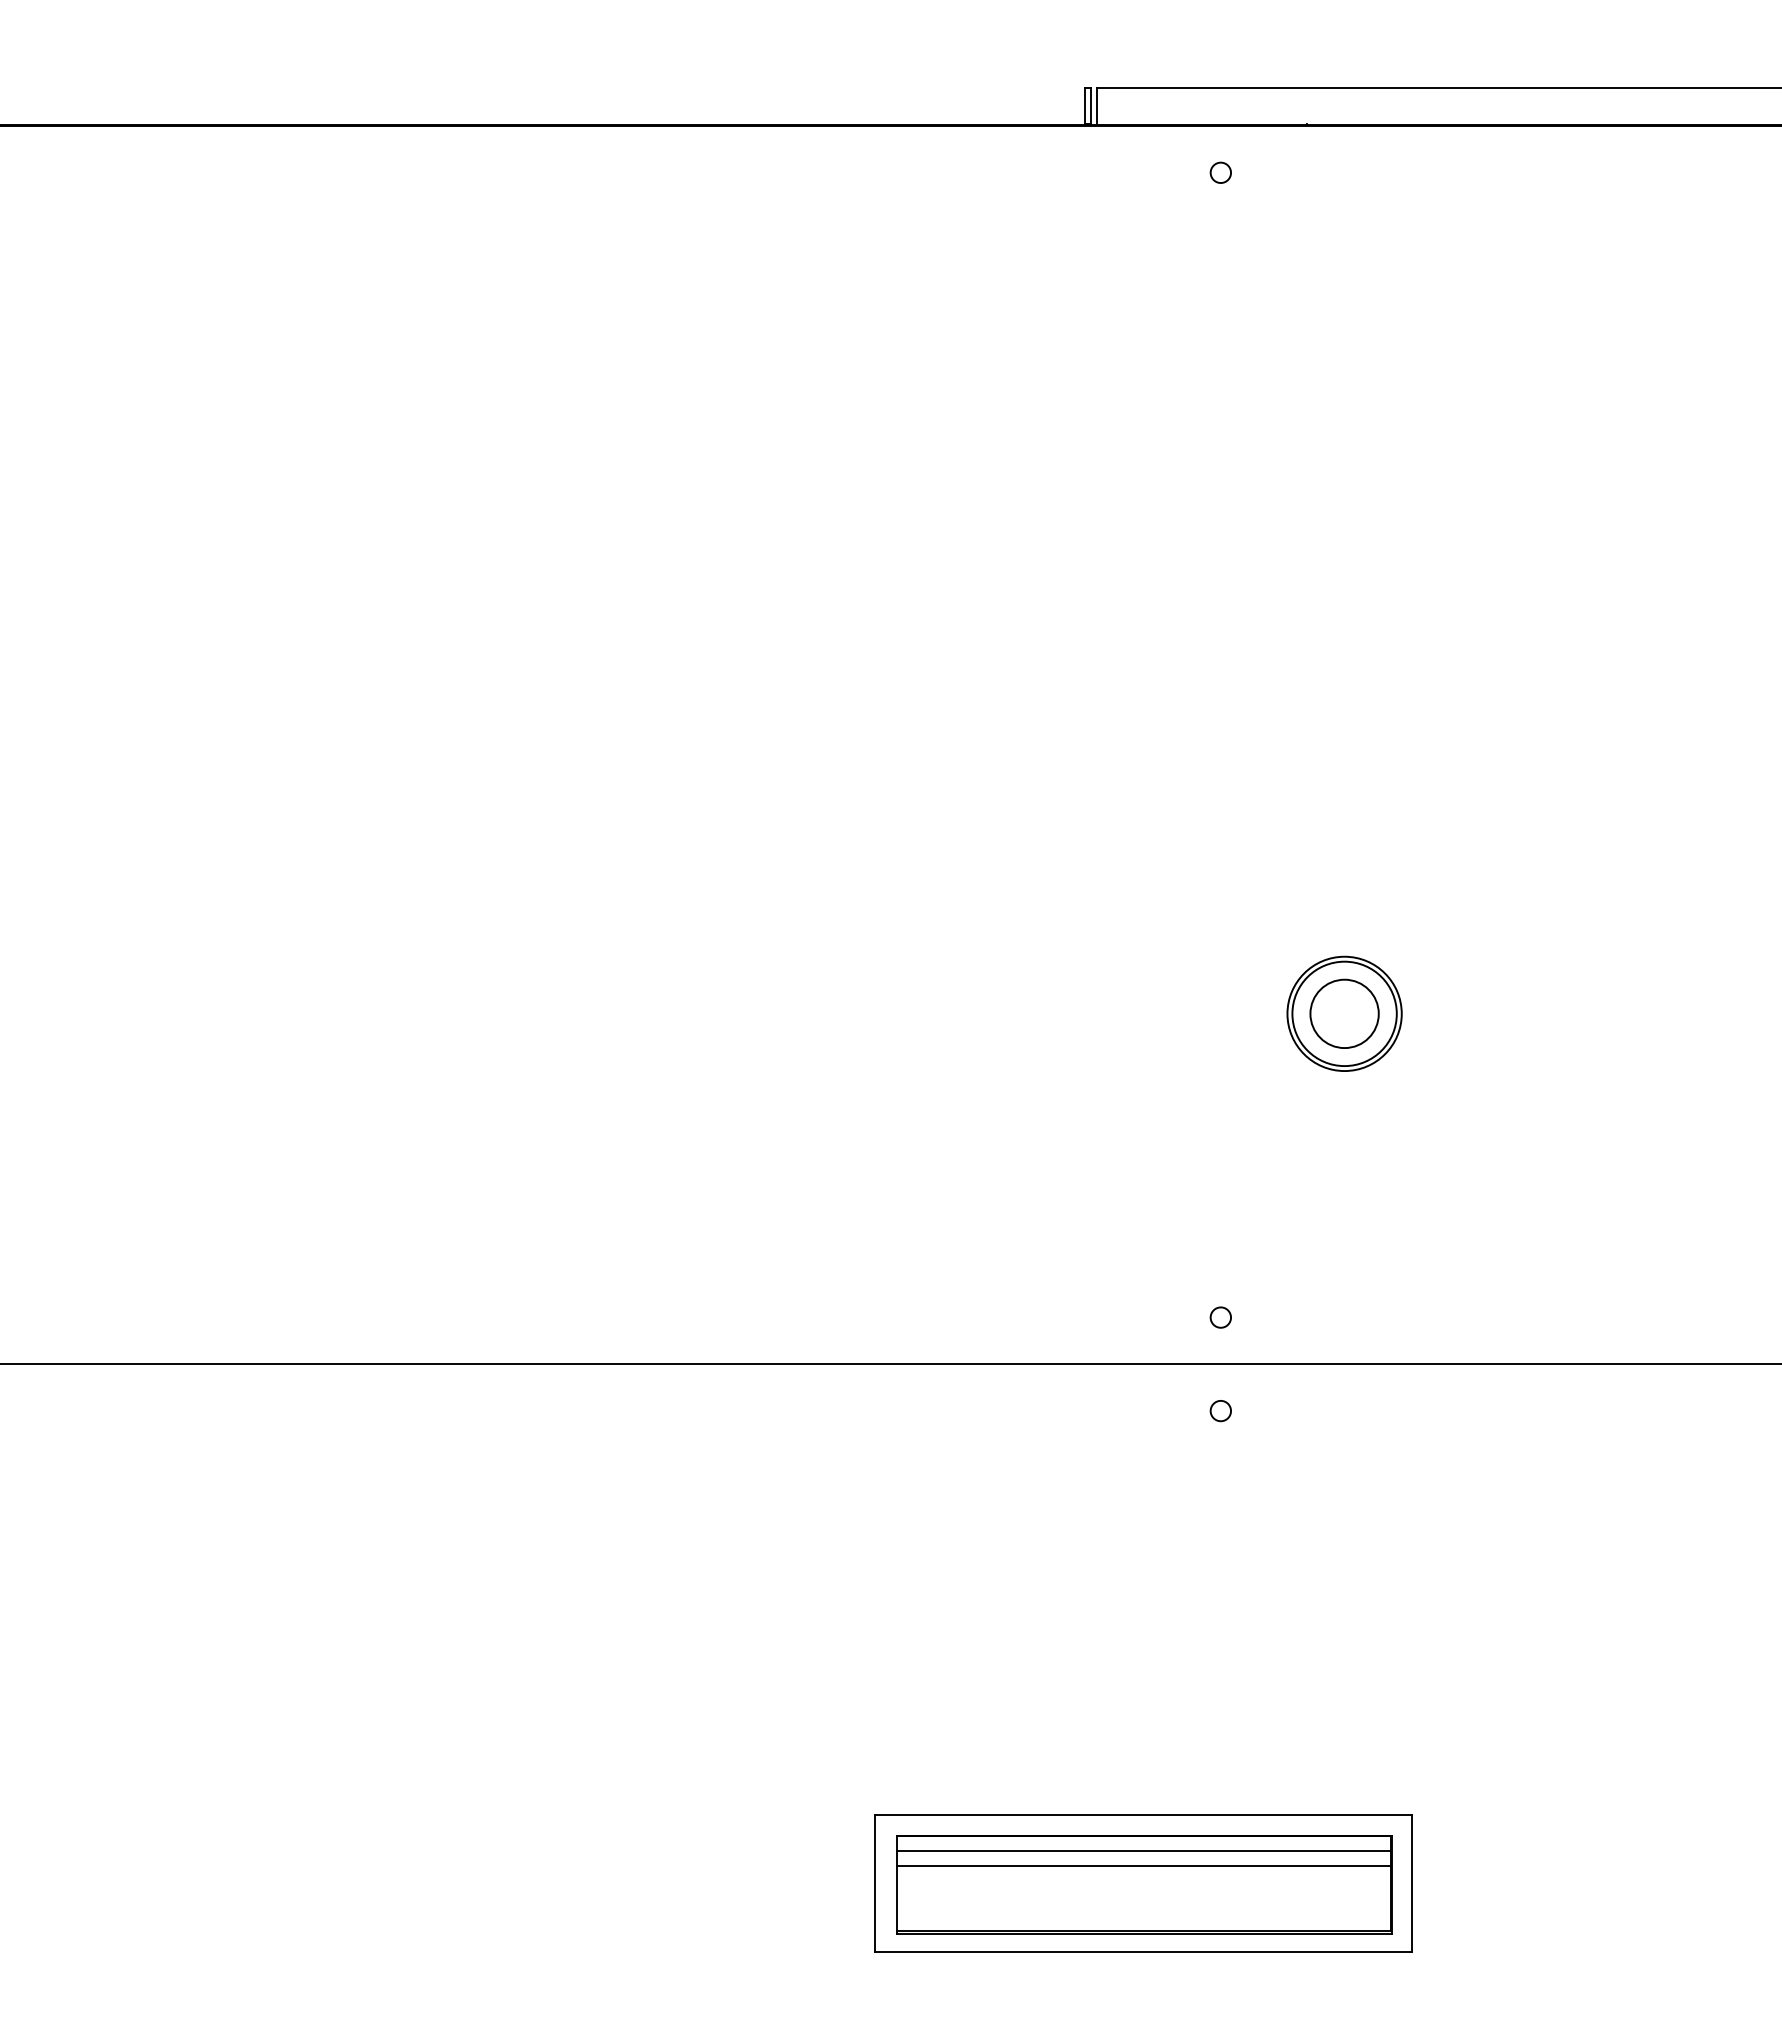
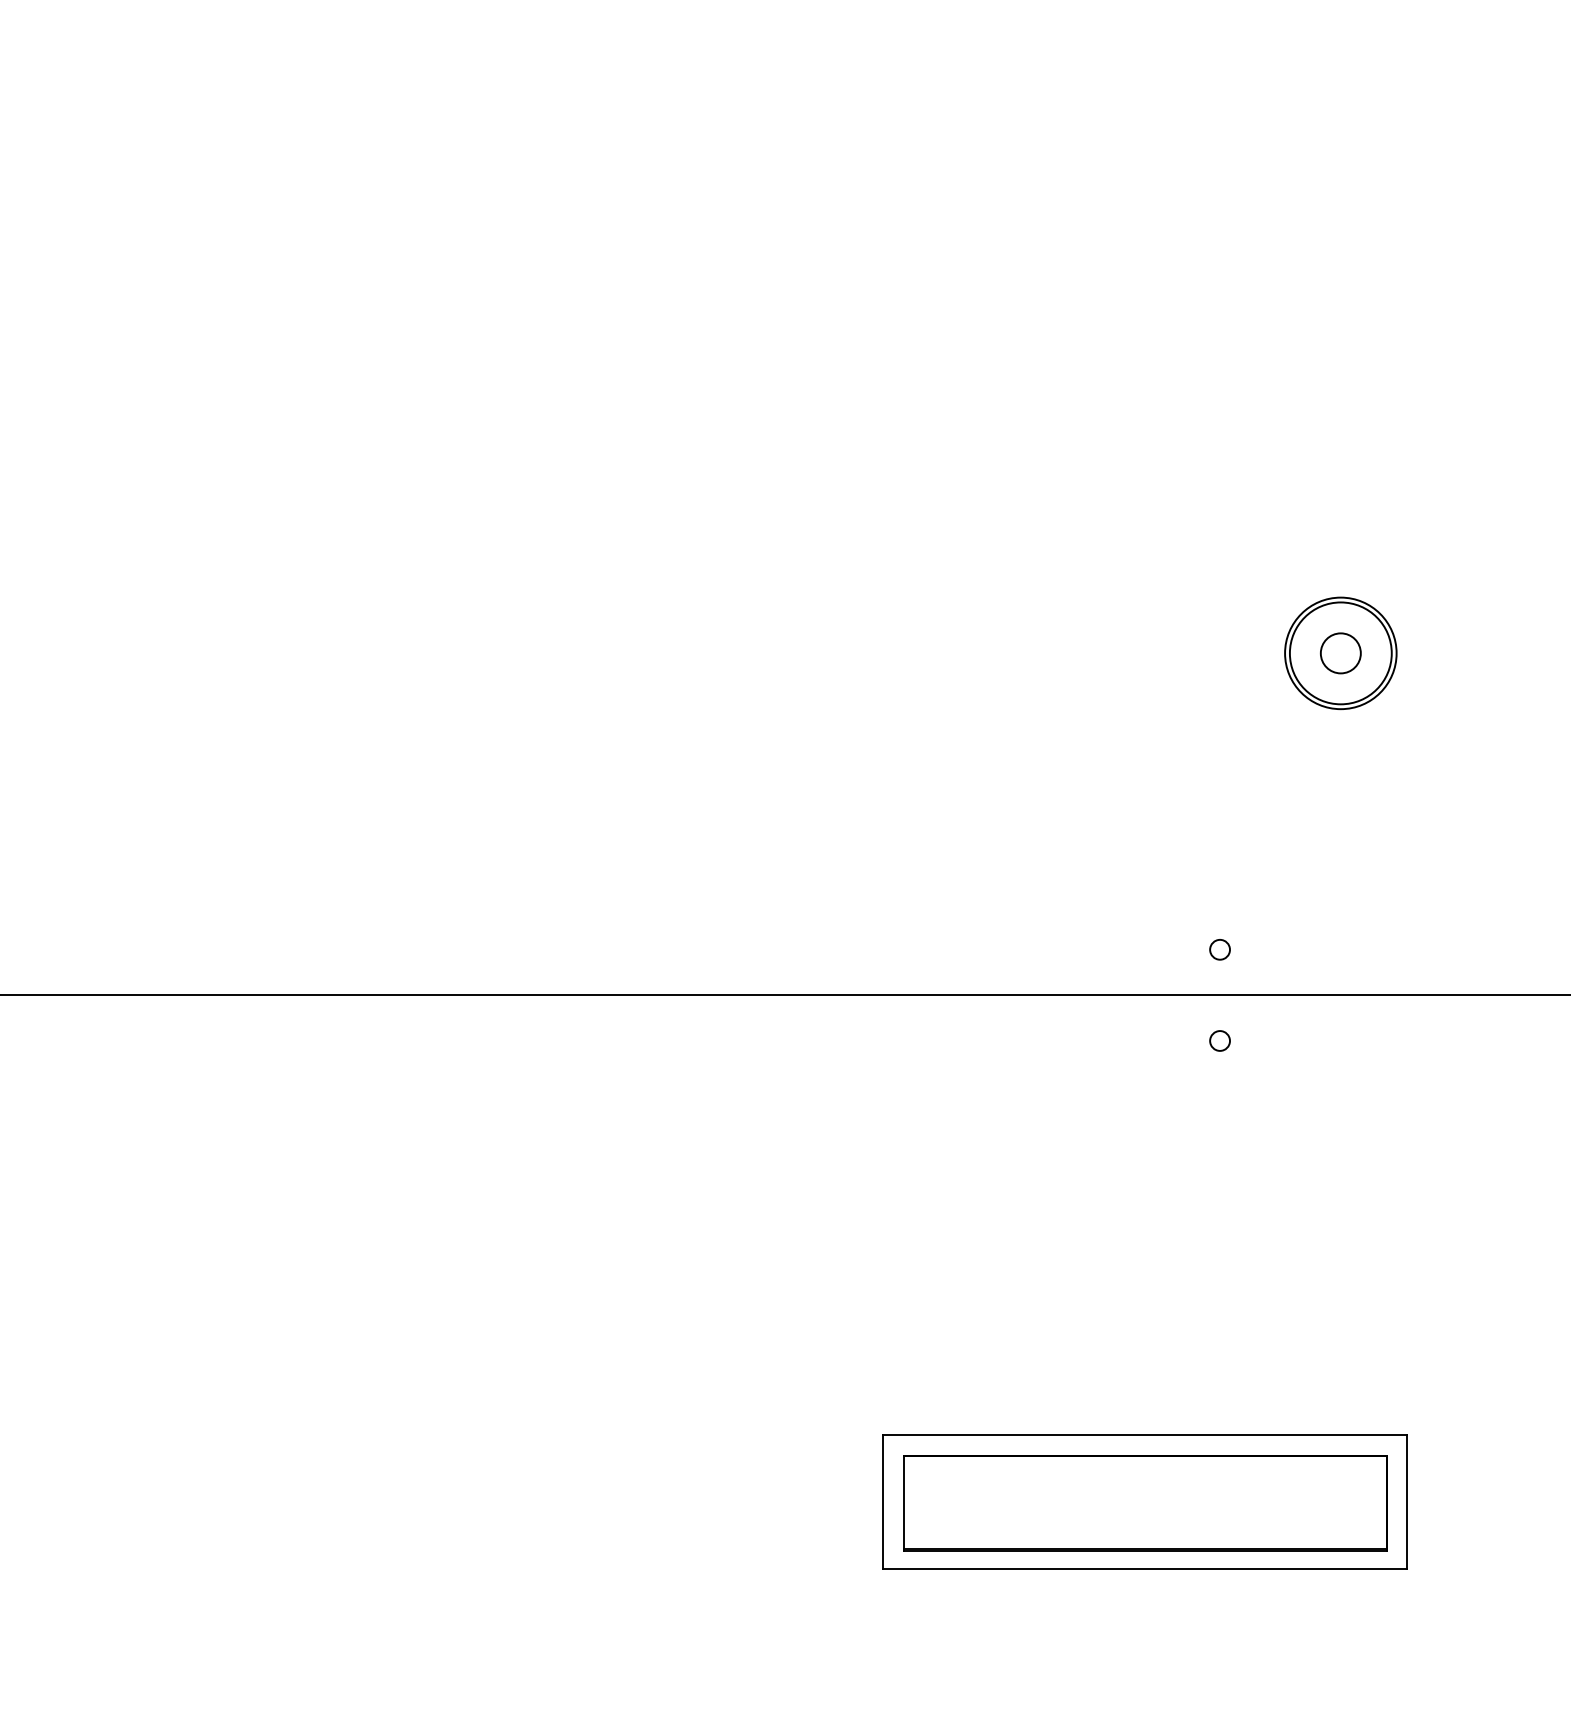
circle: (1344, 1013) -> (1340, 653), size x0.6
line: (1143, 1850) -> (1144, 1469), removed
line: (1143, 1866) -> (1144, 1485), removed

